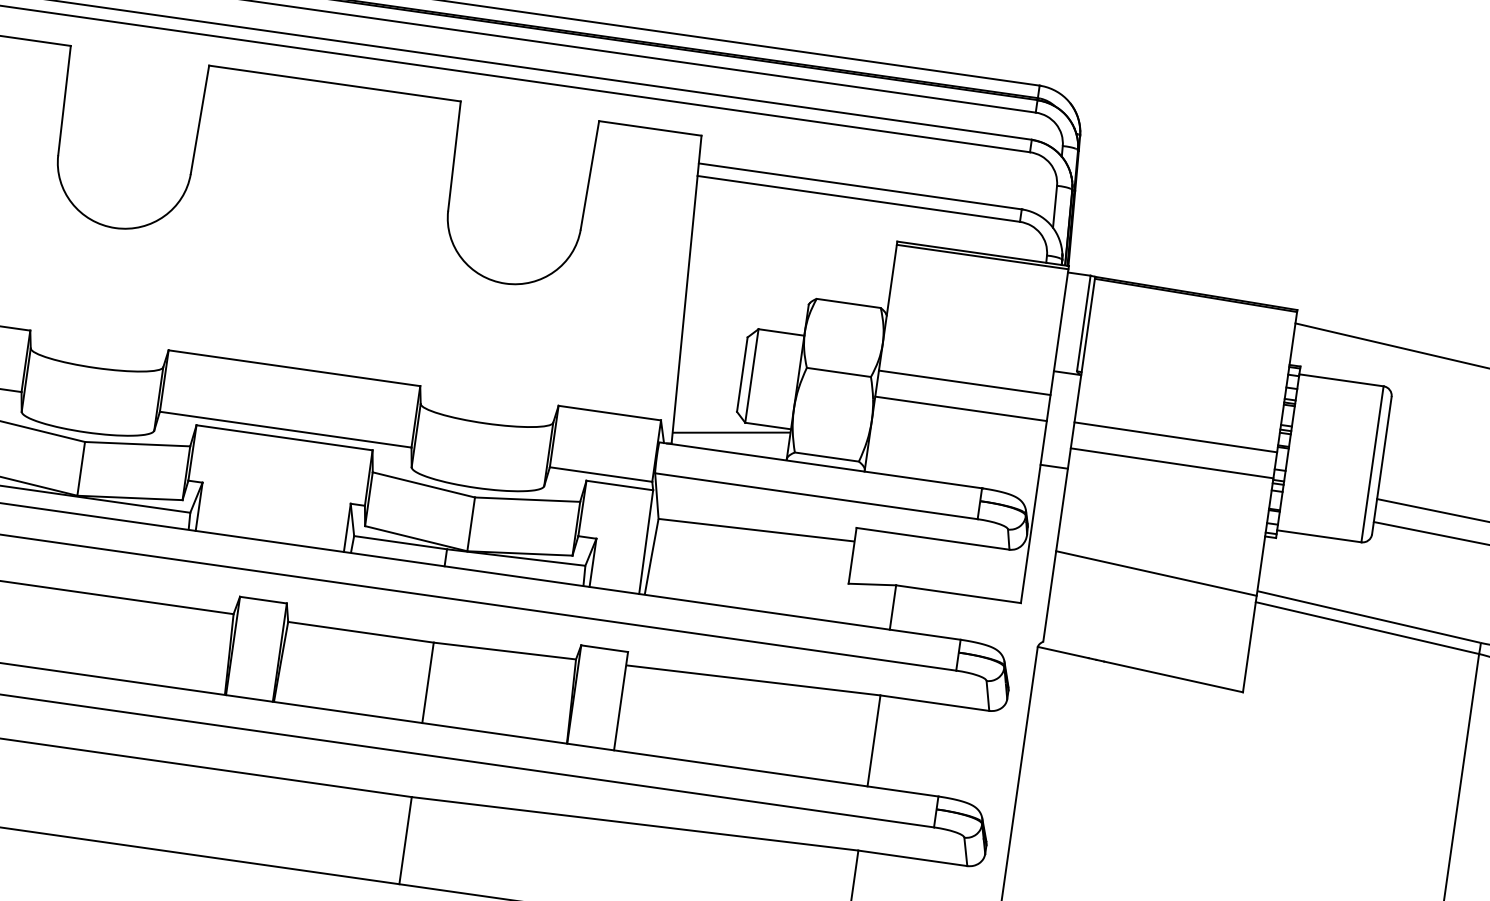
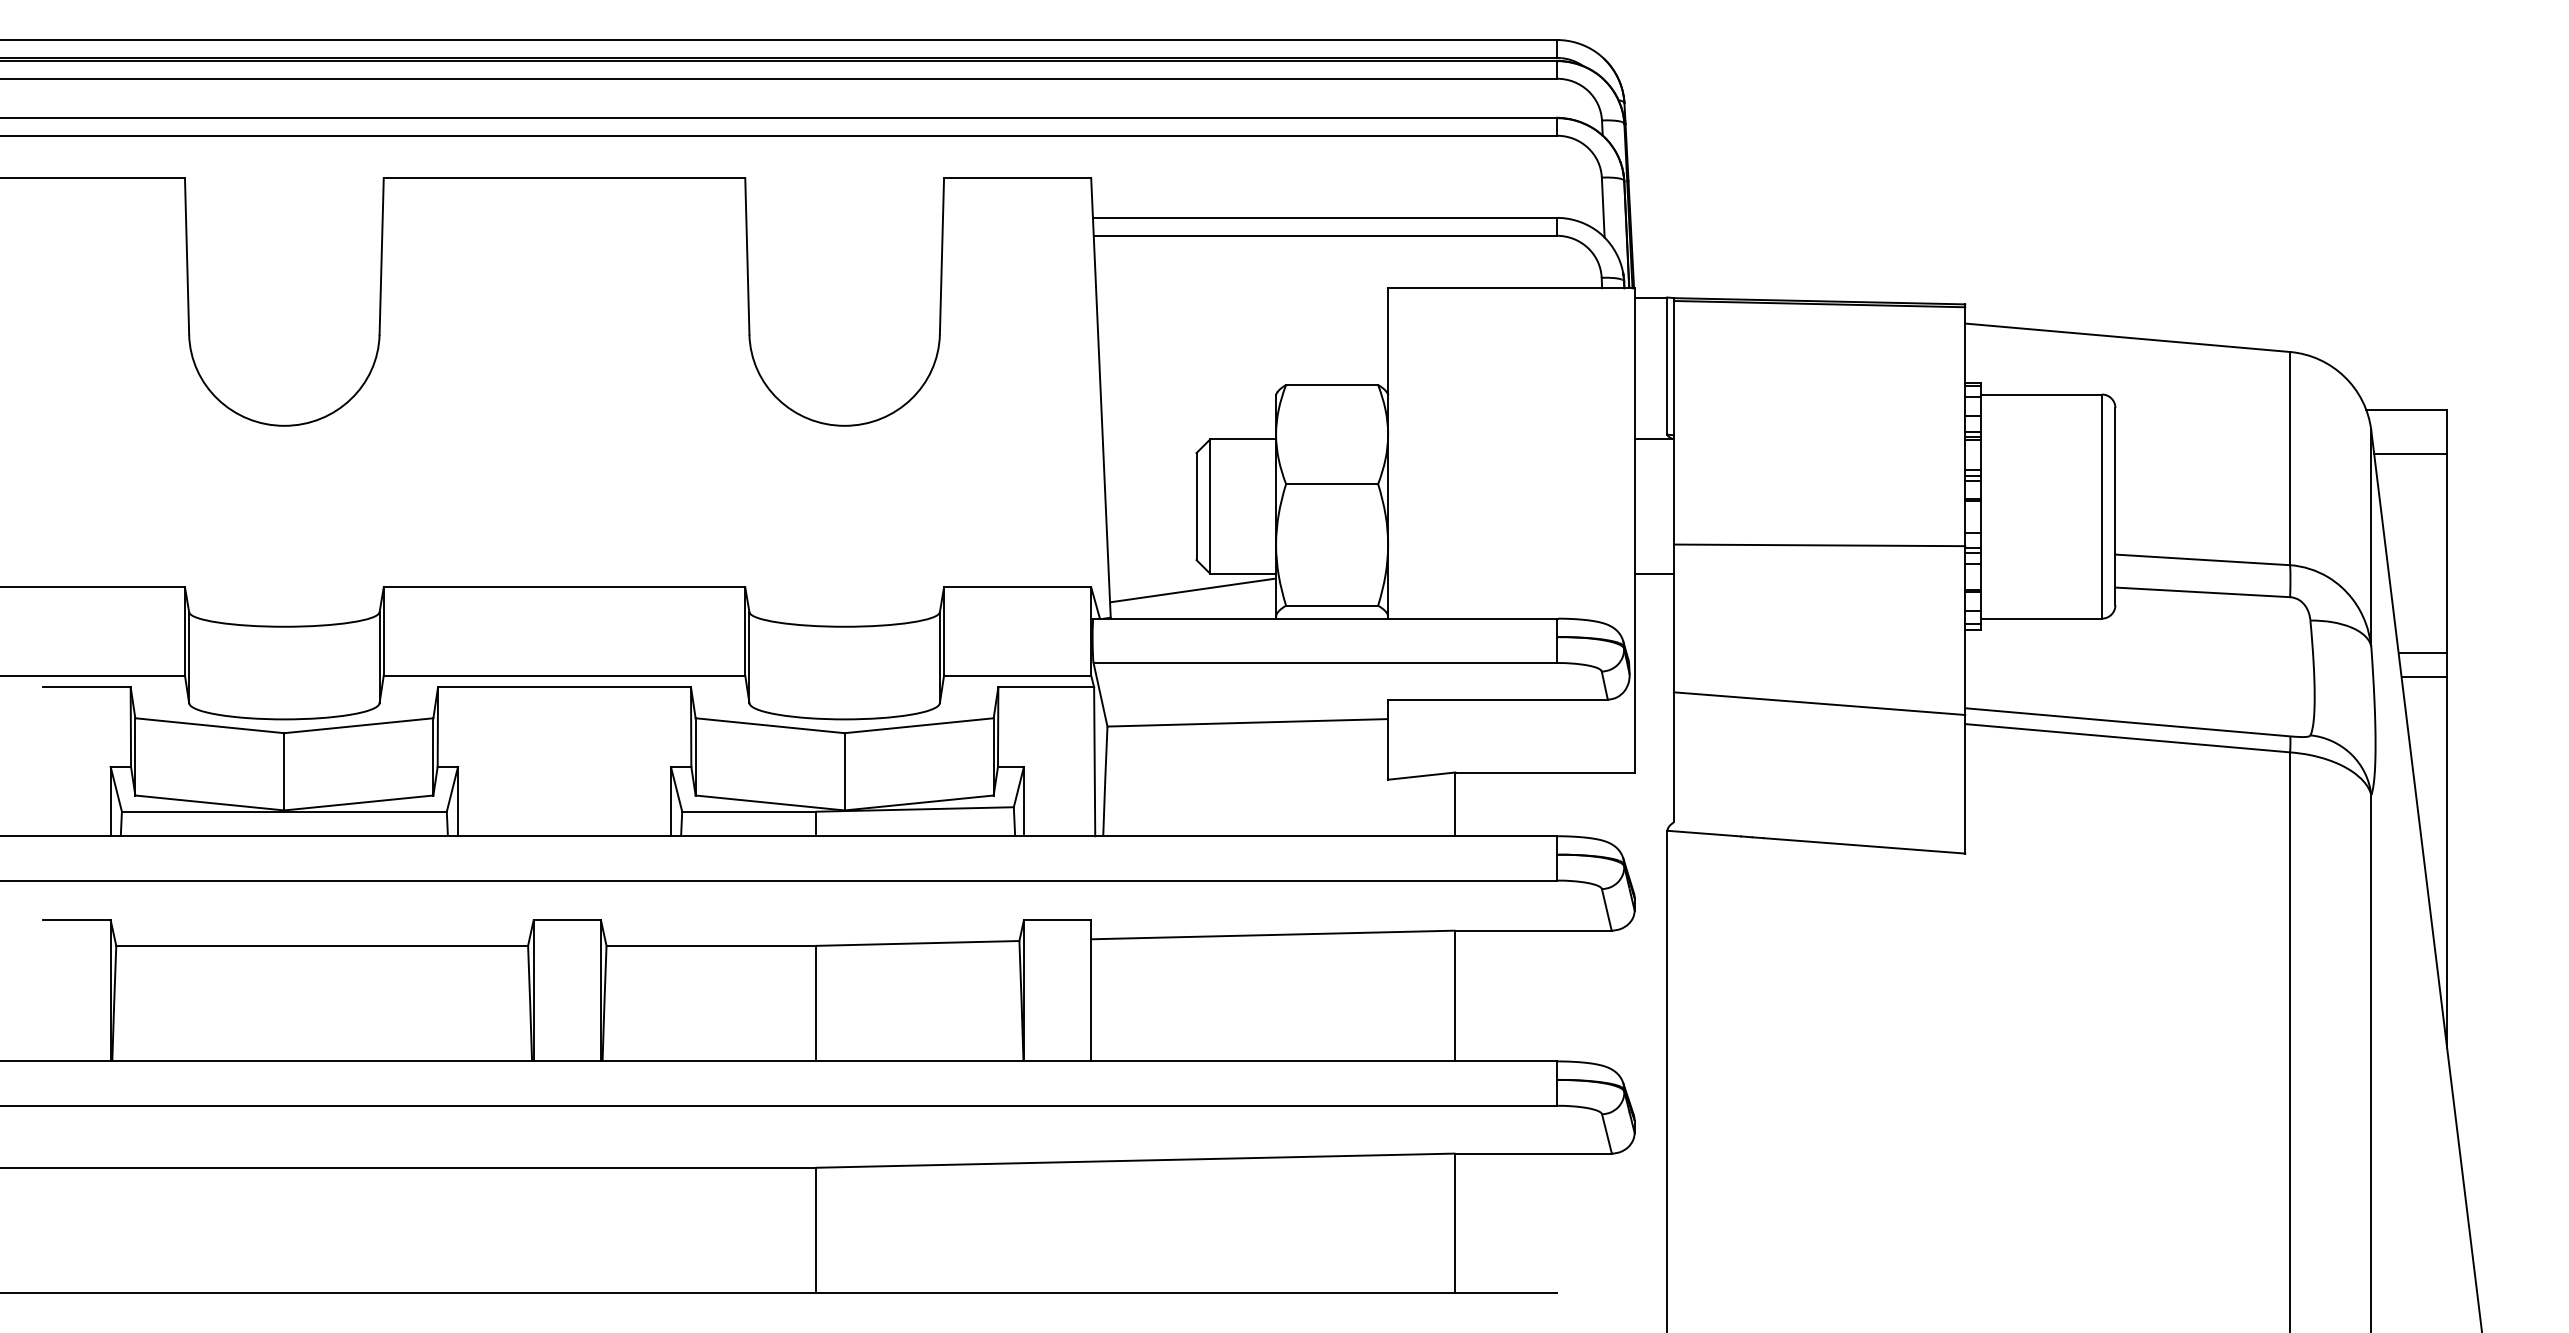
line: (982, 256) -> (1511, 292), removed
line: (964, 382) -> (1511, 473), removed
line: (961, 408) -> (1511, 510), removed
line: (1175, 436) -> (1819, 507), removed

